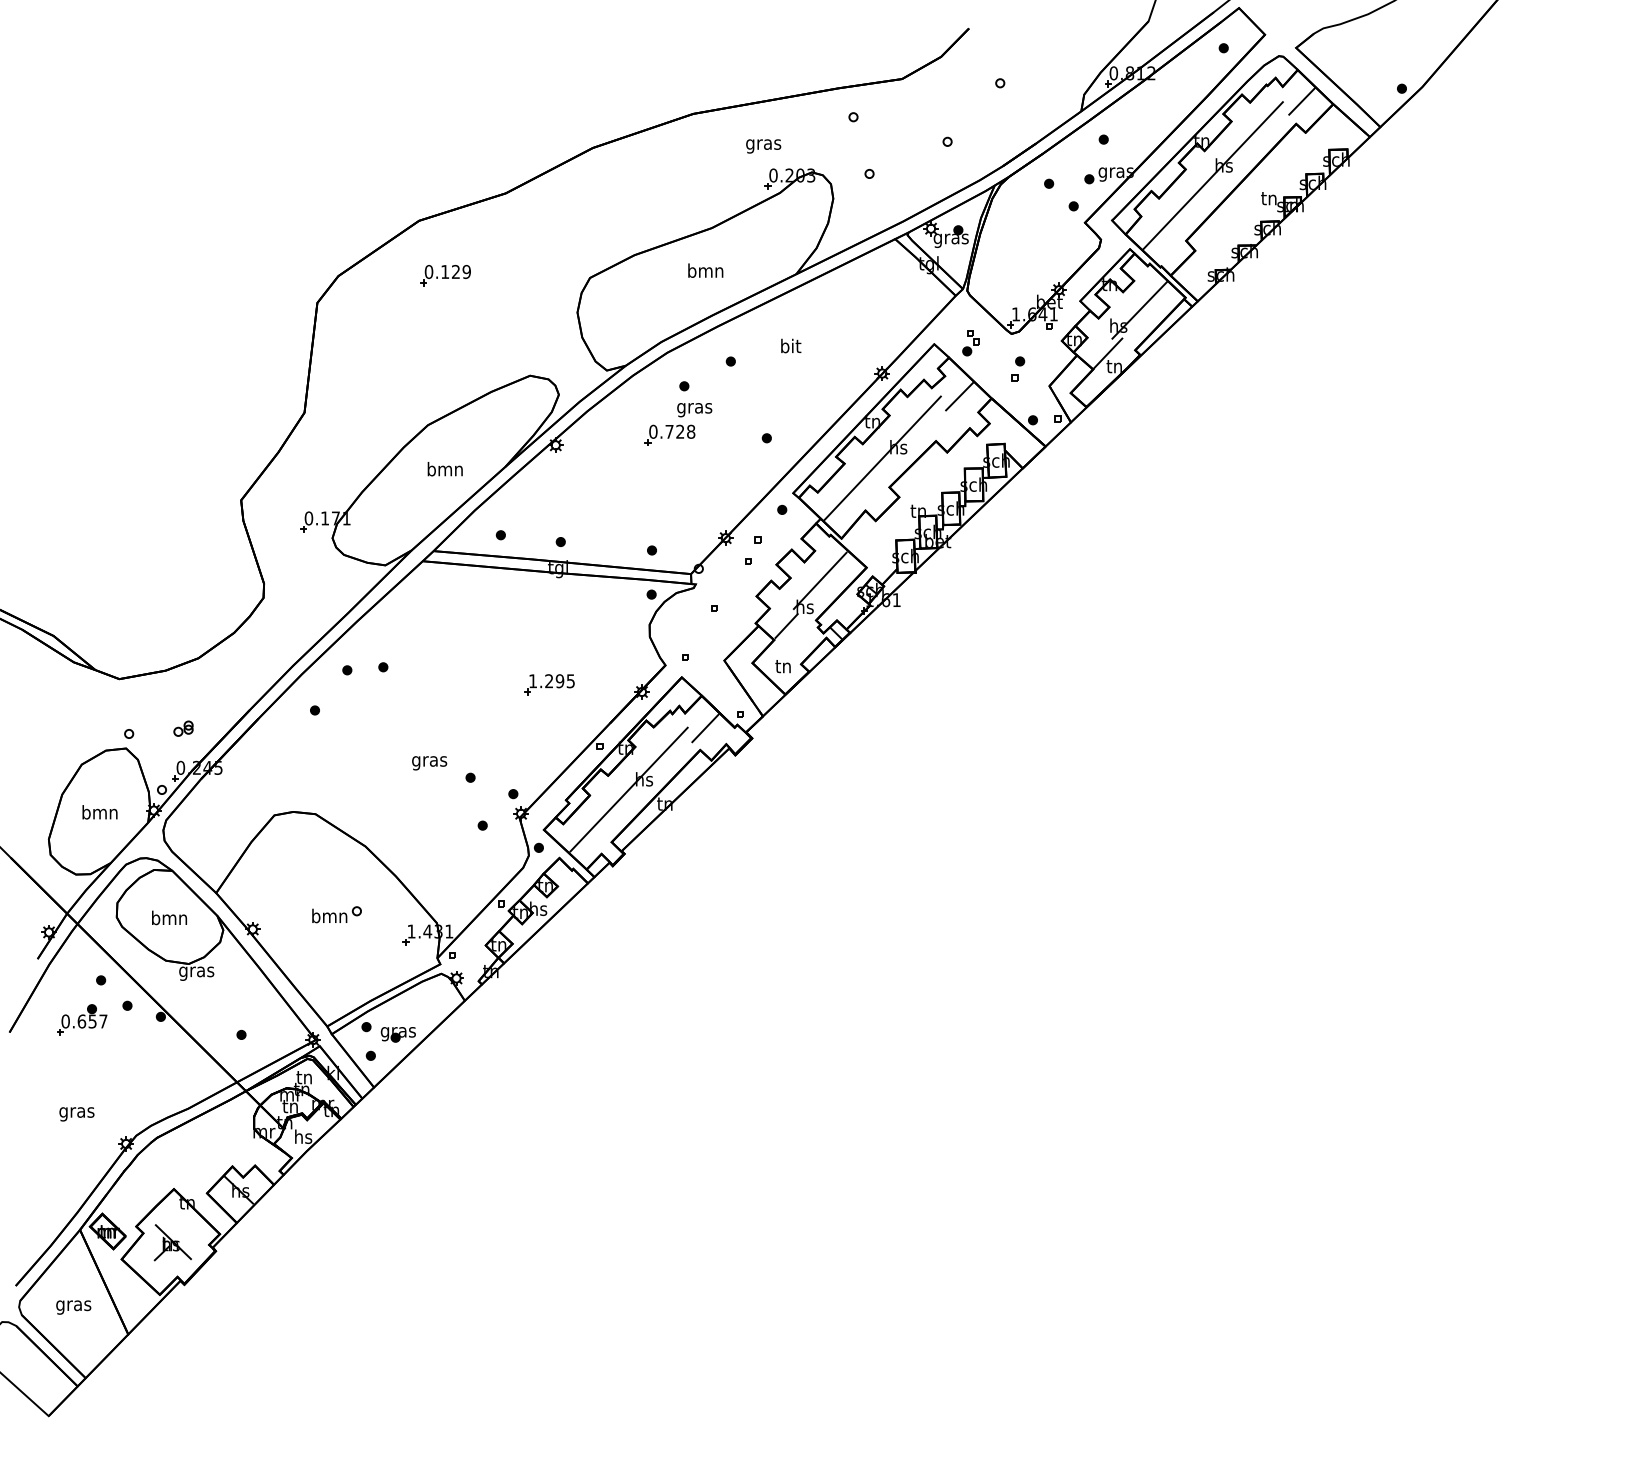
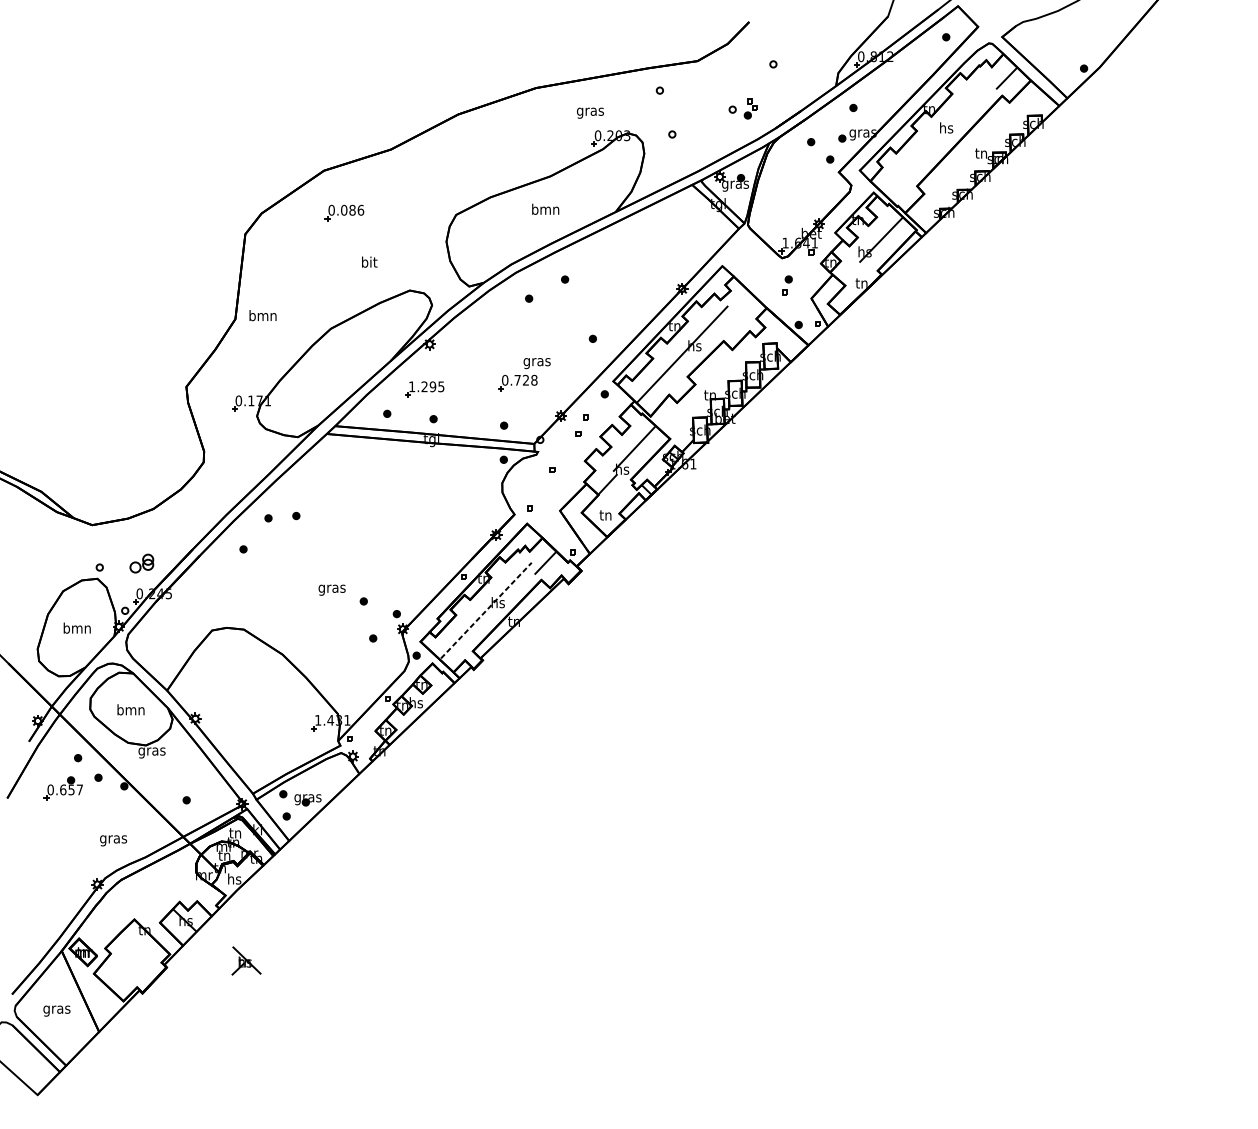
line: (1212, 176) -> (937, 136), removed
text: (456, 271) -> (352, 209), 0.129 -> 0.086
part: (970, 343) -> (750, 109), moved
text: (791, 345) -> (369, 261), moved
line: (1108, 353) -> (857, 273), removed
line: (959, 396) -> (741, 306), removed
part: (678, 424) -> (524, 374), moved
text: (444, 469) -> (262, 315), moved
part: (549, 684) -> (424, 389), moved
part: (183, 728) -> (141, 563), size x1.6
line: (629, 789) -> (486, 610), solid -> dashed
part: (336, 914) -> (260, 707), removed
text: (76, 1114) -> (113, 840), moved
part: (172, 1242) -> (246, 960), moved

